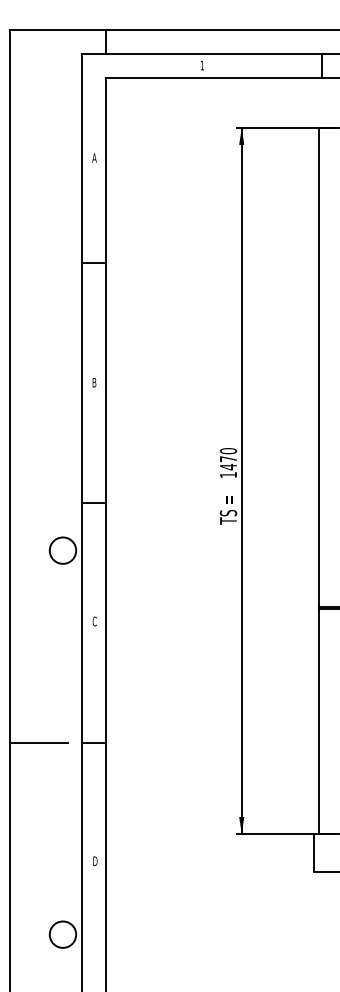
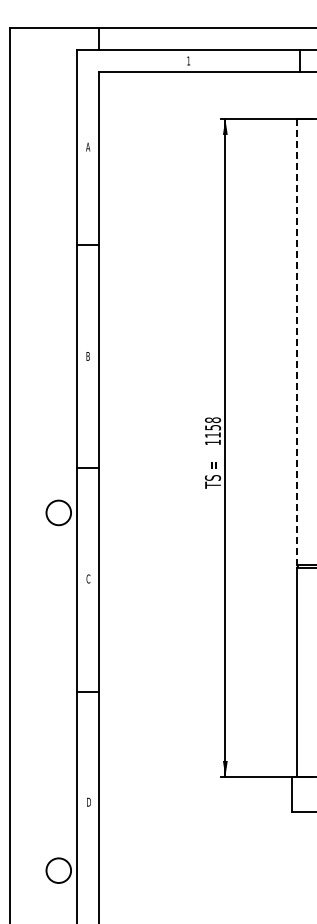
line: (318, 367) -> (296, 342), solid -> dashed
text: (229, 458) -> (213, 427), 1470 -> 1158
line: (39, 742) -> (36, 691), removed

